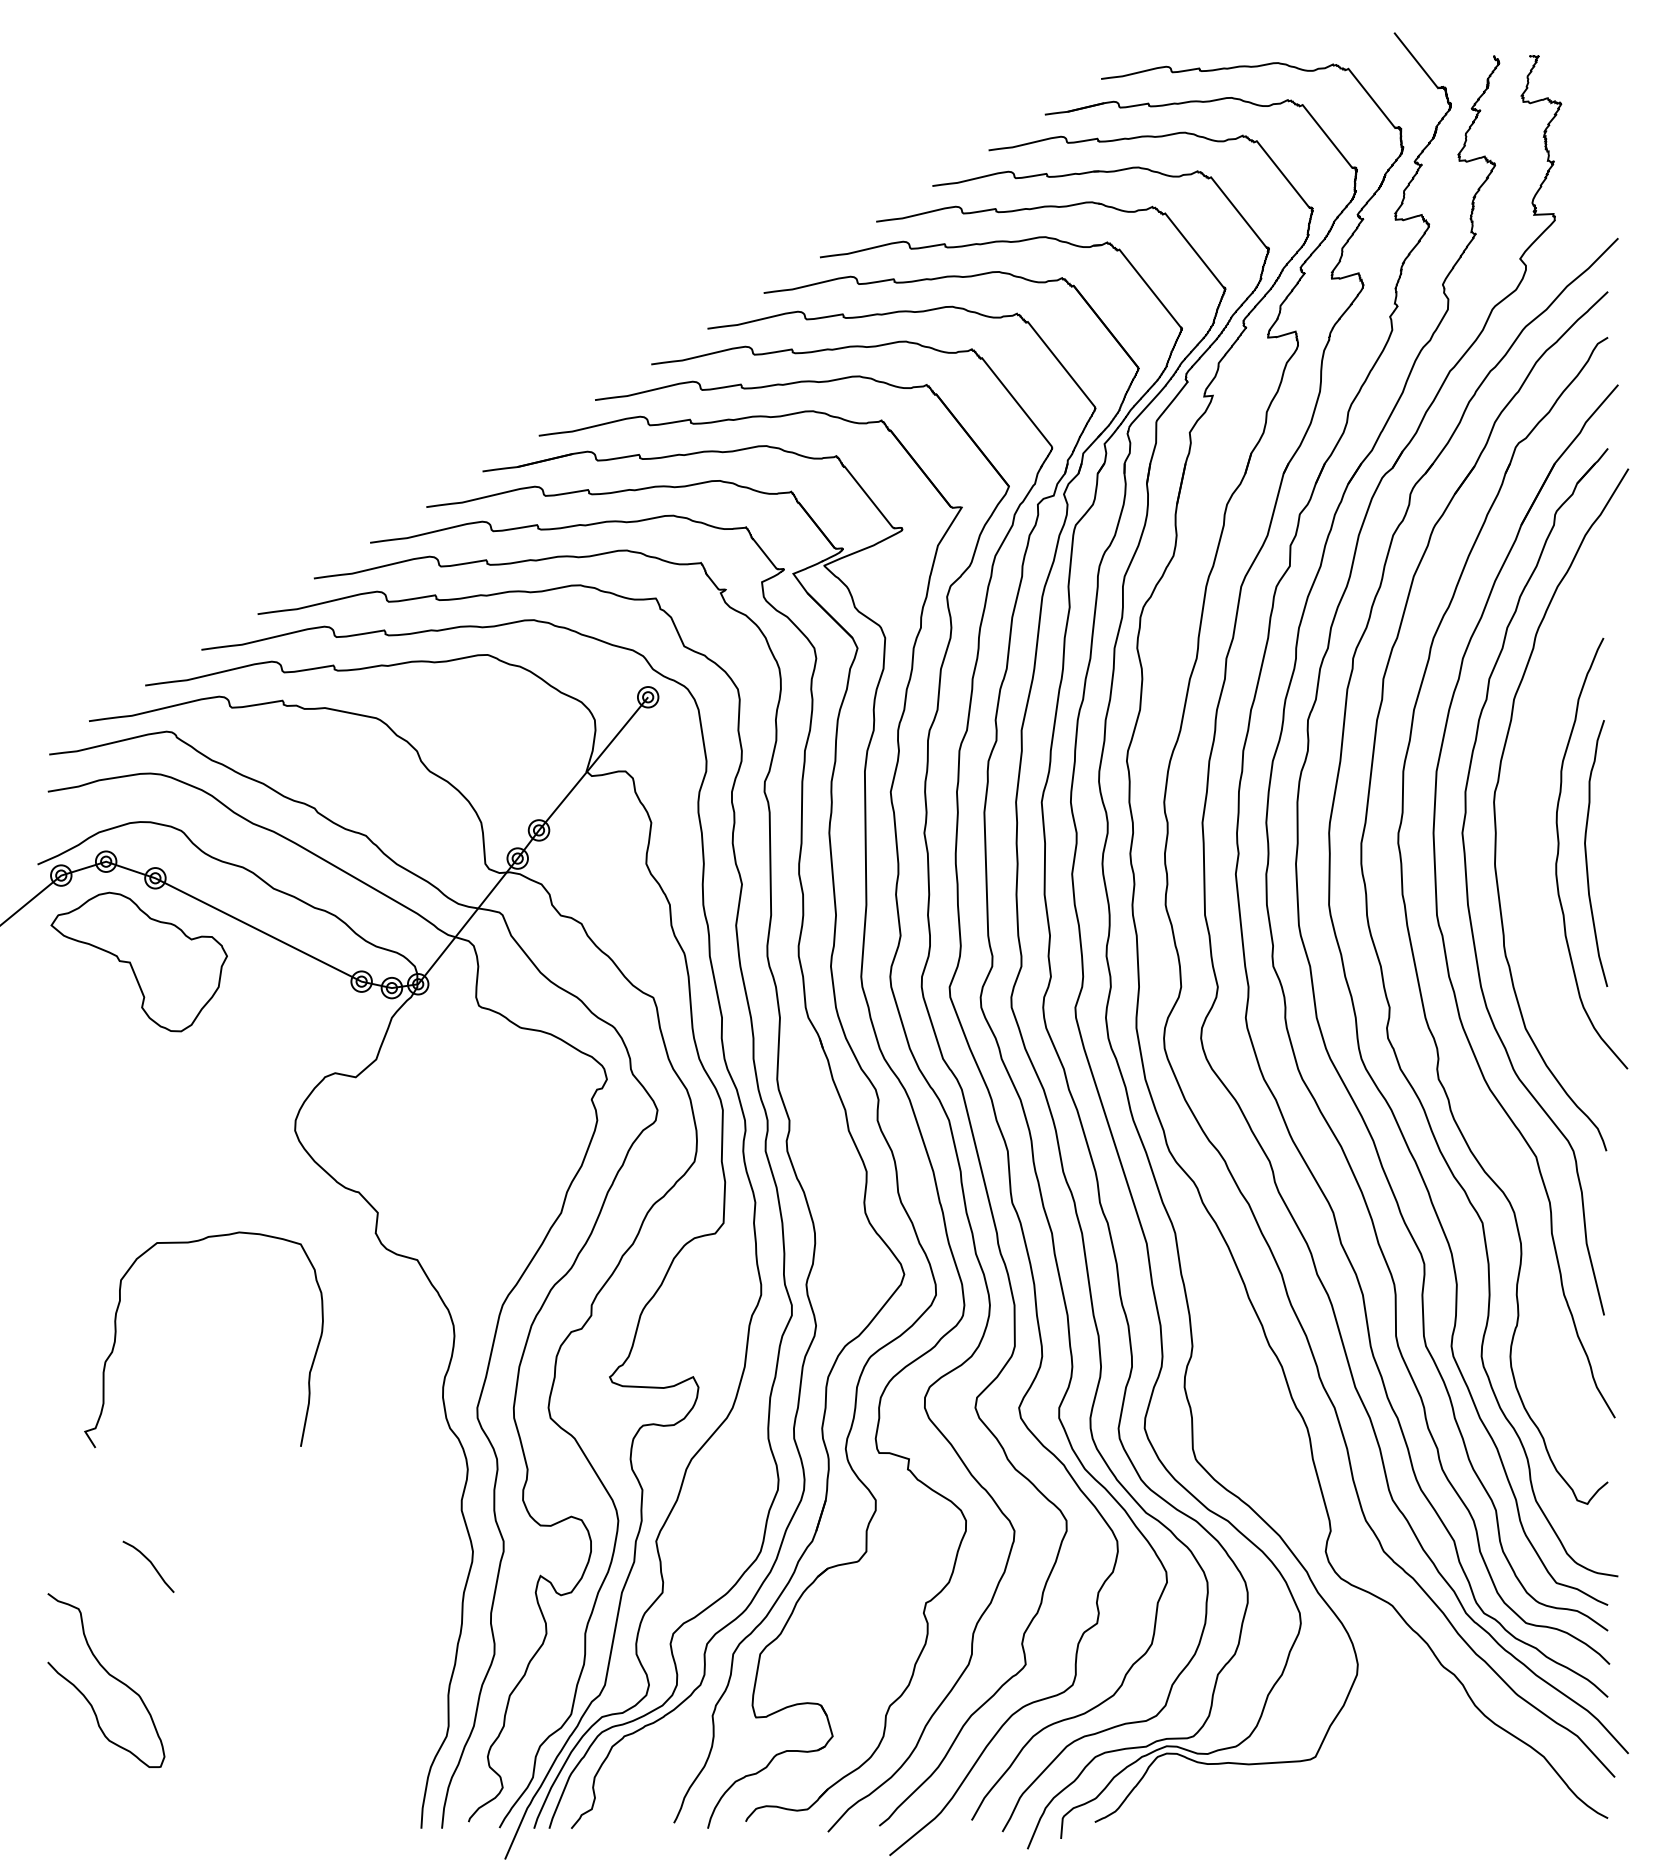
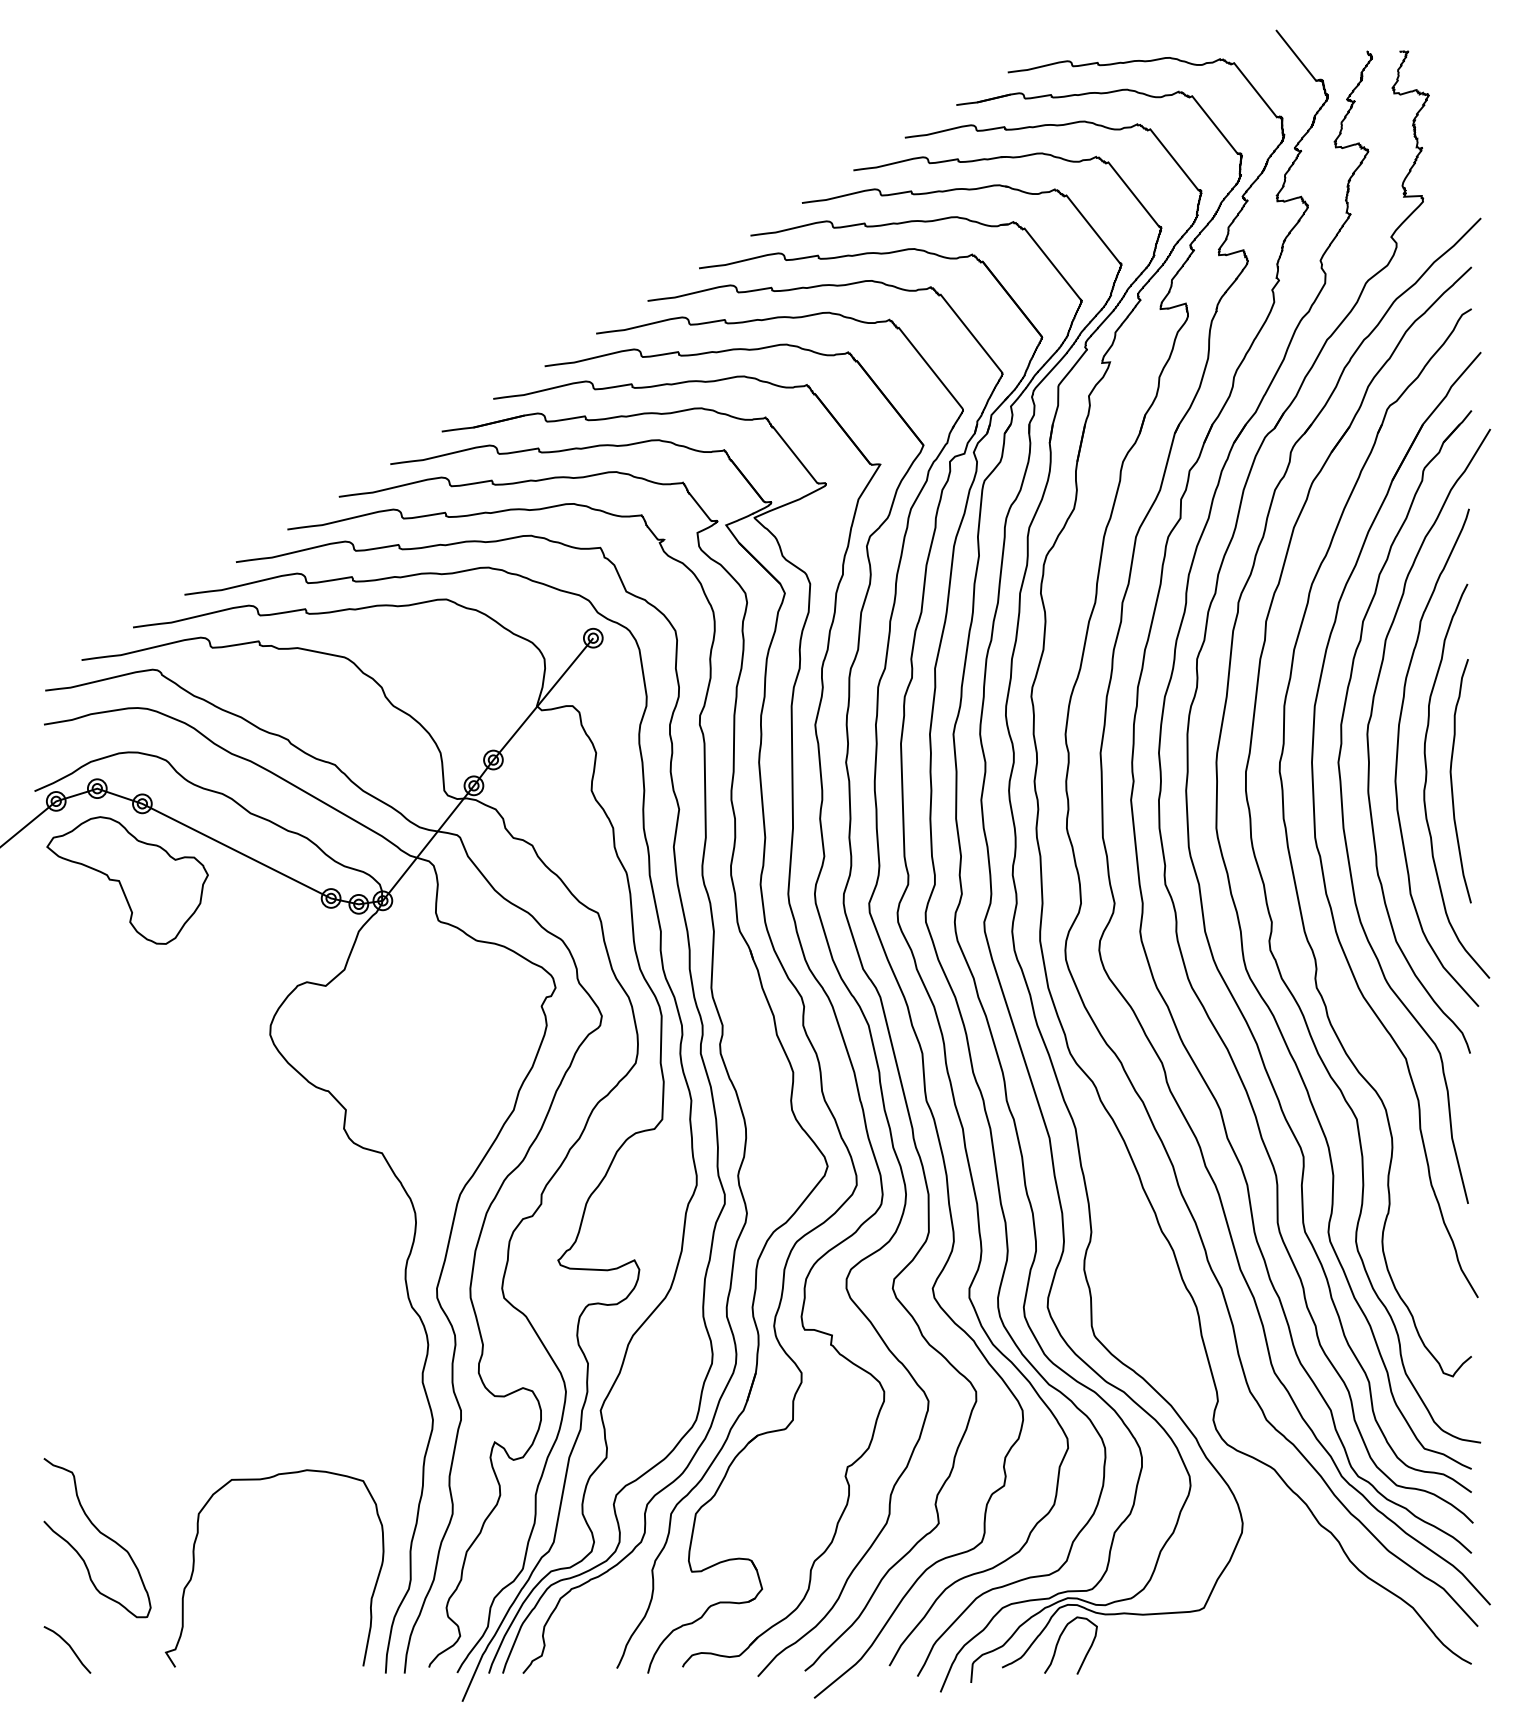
curve: (1527, 827) -> (1397, 757), added
curve: (116, 1337) -> (194, 1566), moved
curve: (150, 1563) -> (69, 1646), moved
curve: (1157, 1793) -> (1059, 1641), added

